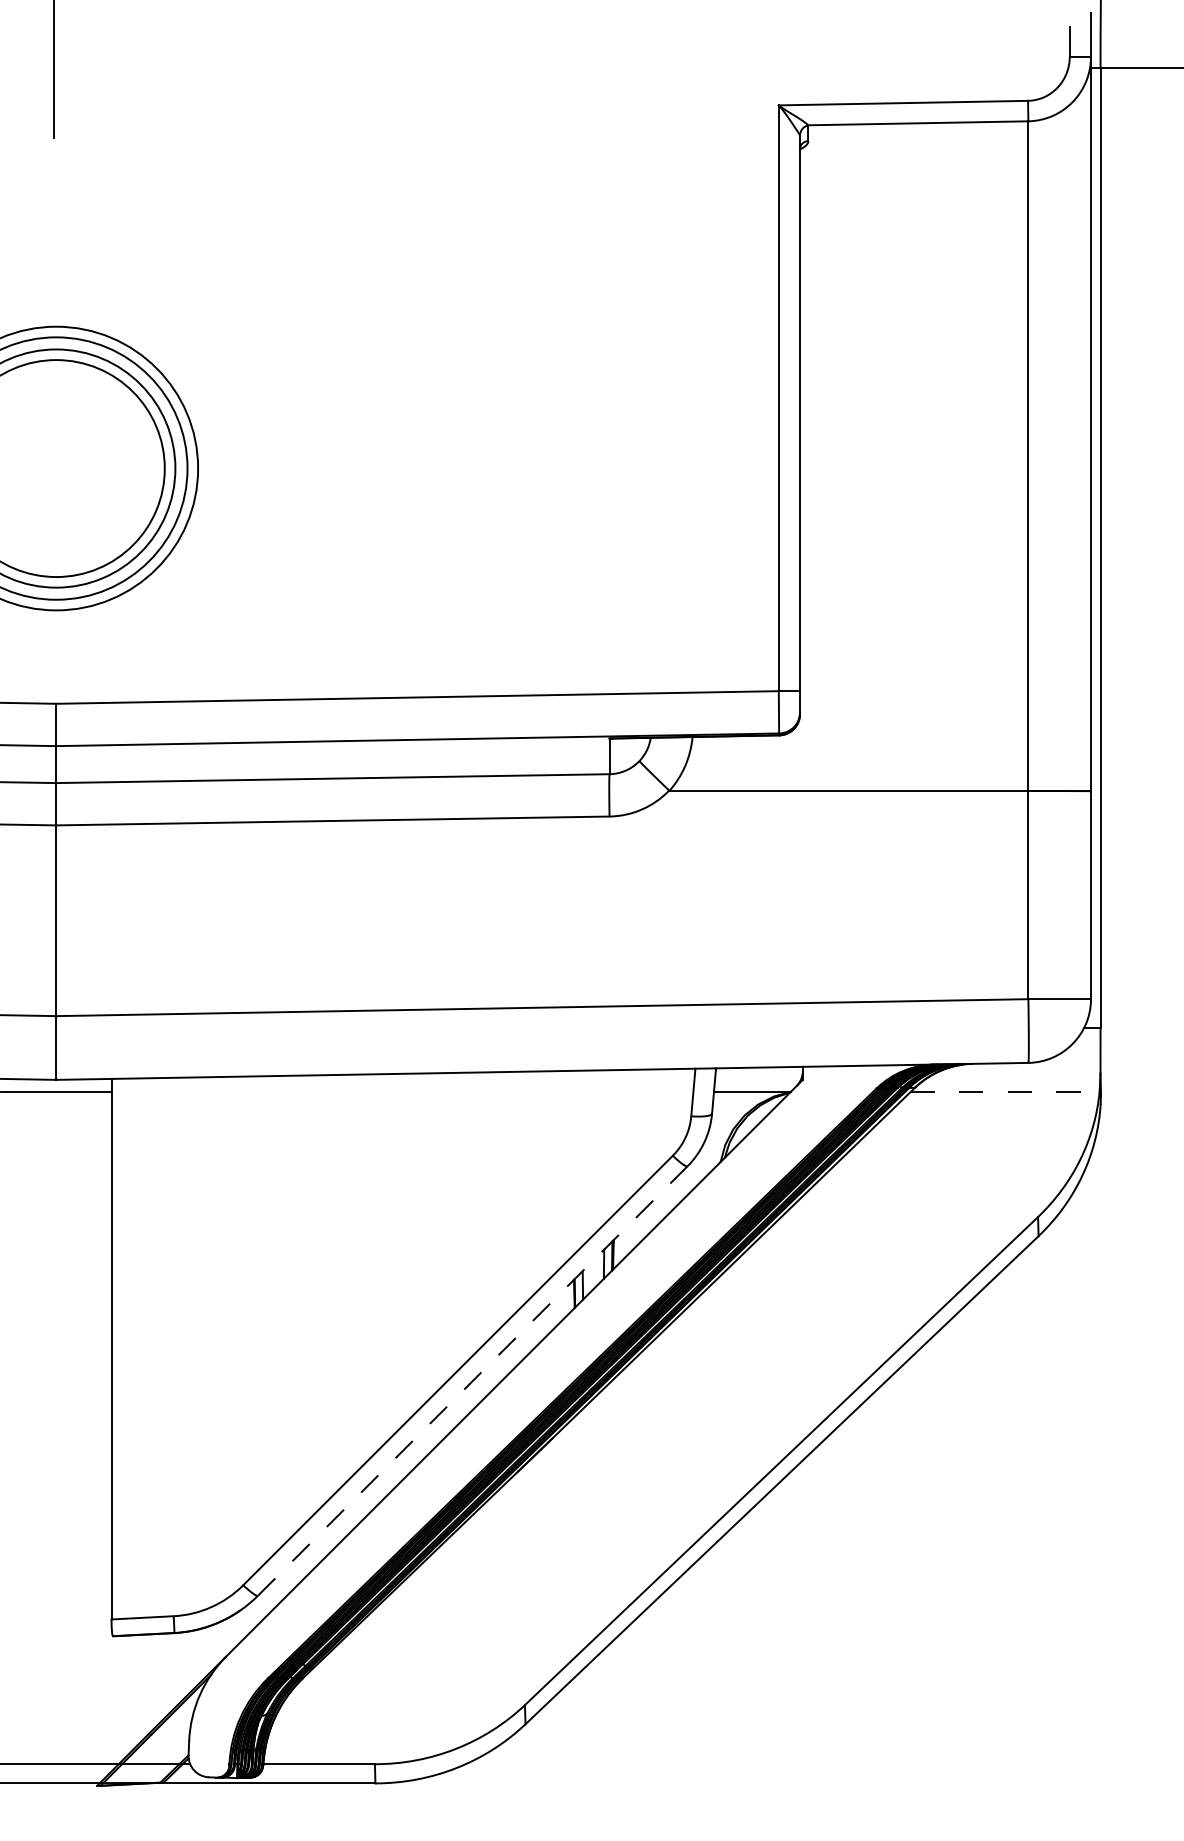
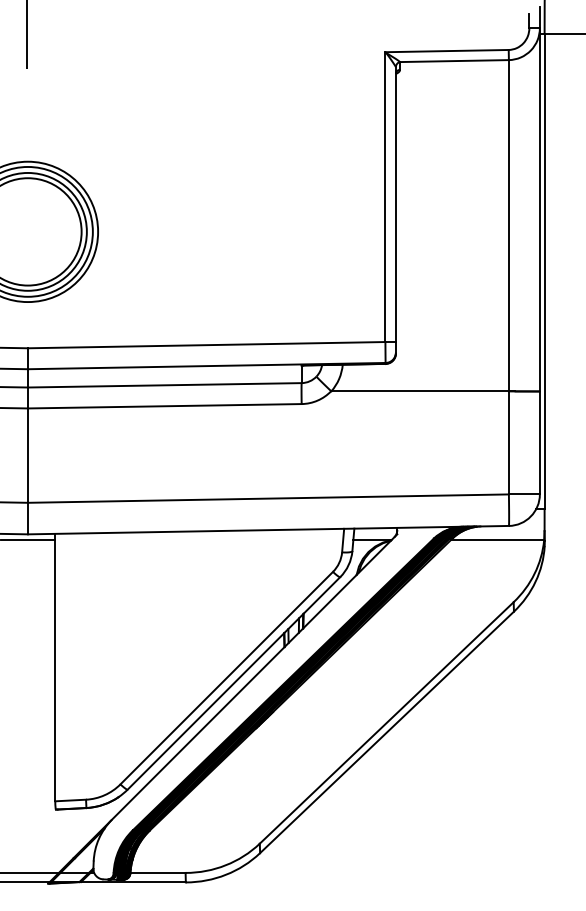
line: (1005, 1092) -> (497, 540), dashed -> solid
line: (471, 1381) -> (233, 683), dashed -> solid

